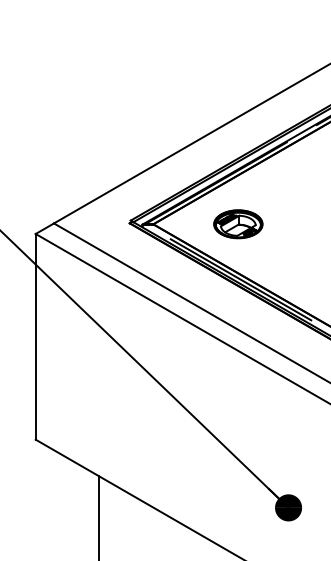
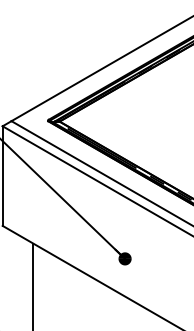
part: (237, 224) -> (100, 121), removed

